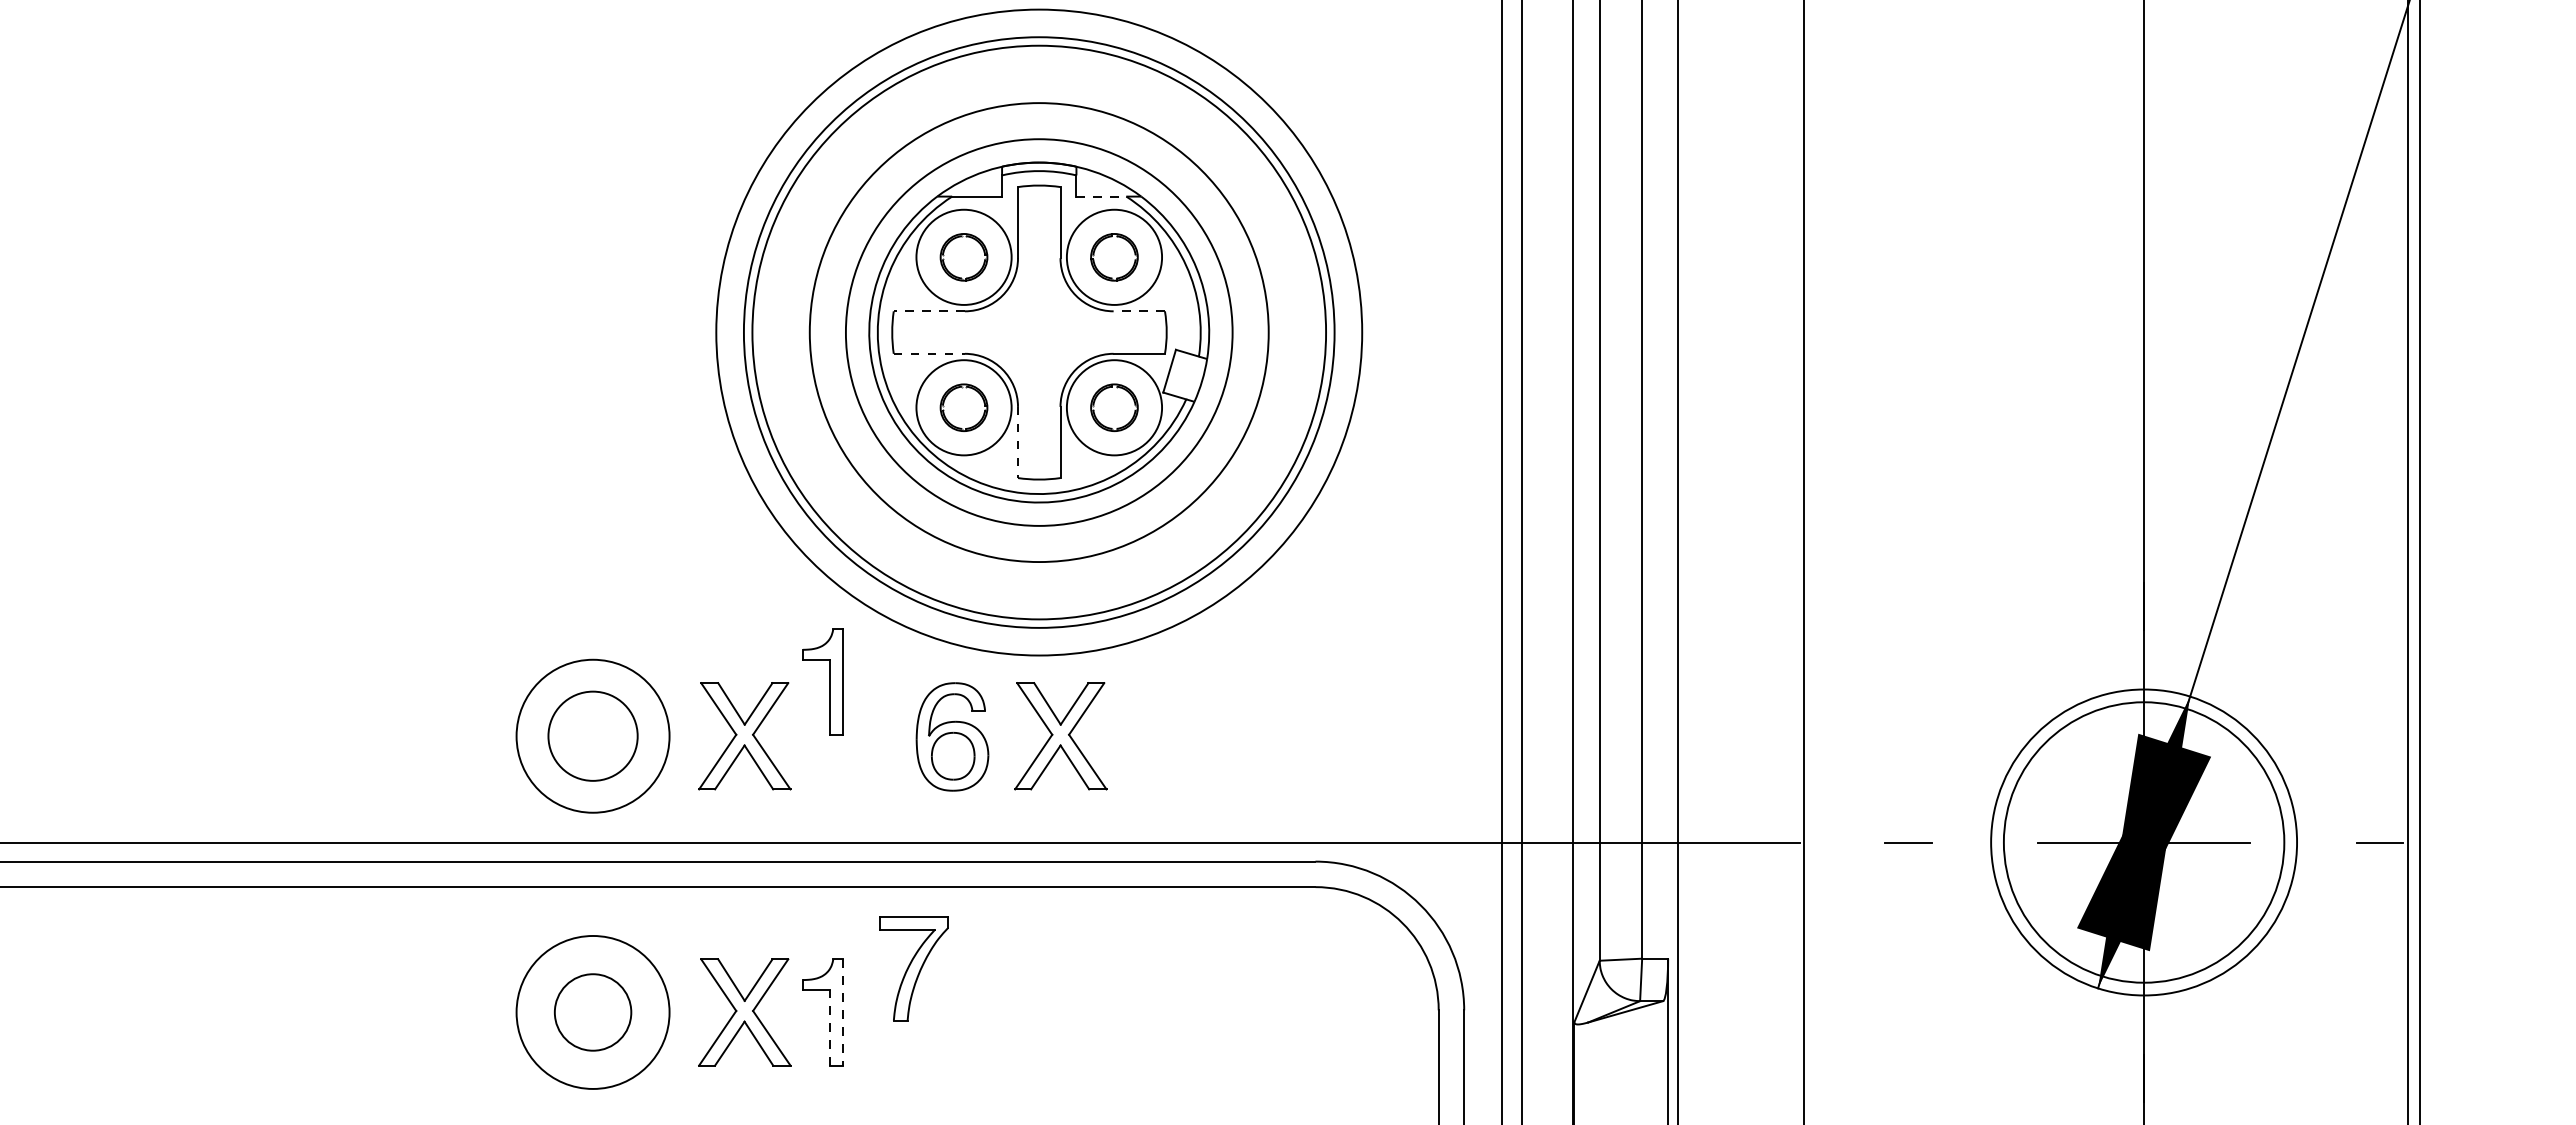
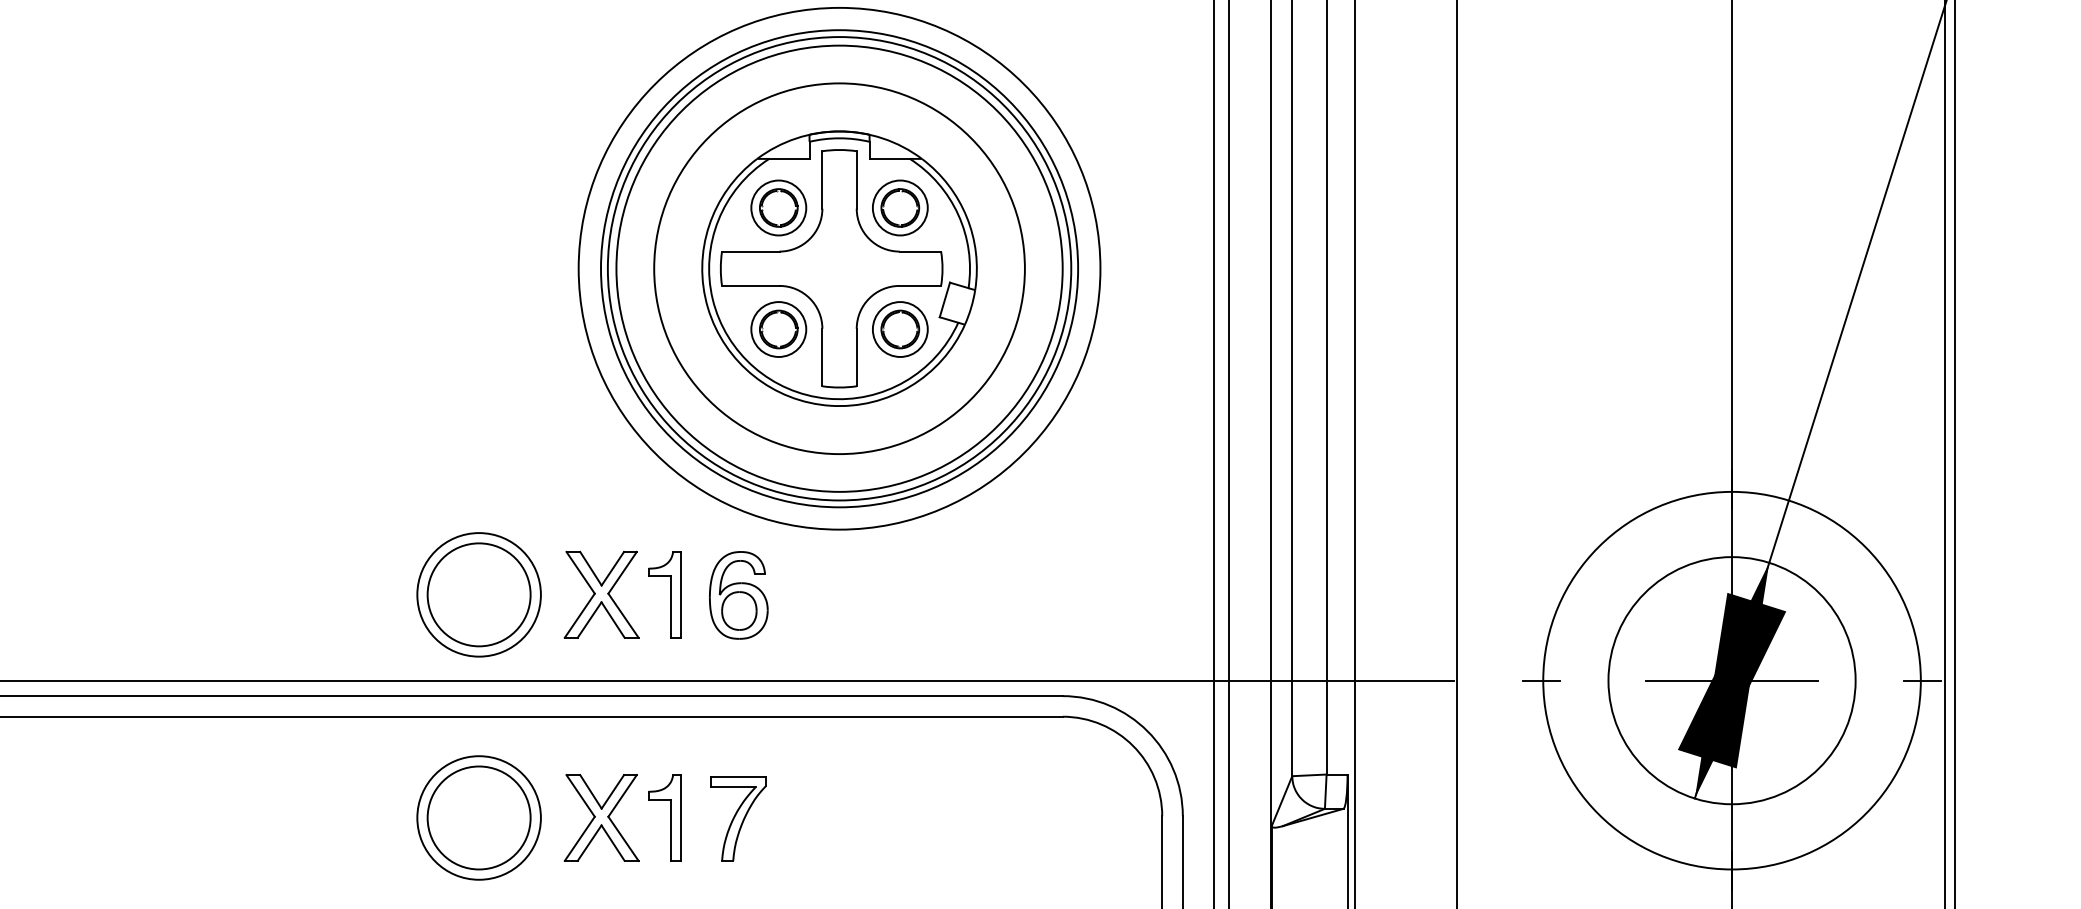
line: (1101, 196) -> (889, 158), dashed -> solid
circle: (964, 257) -> (779, 208), size x0.71
circle: (1114, 257) -> (900, 208), size x0.71
line: (929, 311) -> (750, 251), dashed -> solid
line: (1139, 311) -> (920, 251), dashed -> solid
circle: (1039, 332) -> (839, 268), size x1.43
line: (929, 353) -> (750, 285), dashed -> solid
circle: (964, 407) -> (779, 329), size x0.71
circle: (1114, 407) -> (900, 329), size x0.71
line: (1018, 442) -> (822, 357), dashed -> solid
part: (829, 681) -> (670, 594), moved
circle: (592, 736) -> (478, 595), size x1.43
part: (952, 736) -> (738, 595), moved
part: (1060, 736) -> (856, 595), removed
circle: (2143, 842) -> (1731, 680), size x1.67
part: (913, 968) -> (737, 818), moved
circle: (592, 1012) -> (478, 818), size x1.67
line: (842, 1012) -> (680, 818), dashed -> solid
line: (830, 1027) -> (670, 830), dashed -> solid

